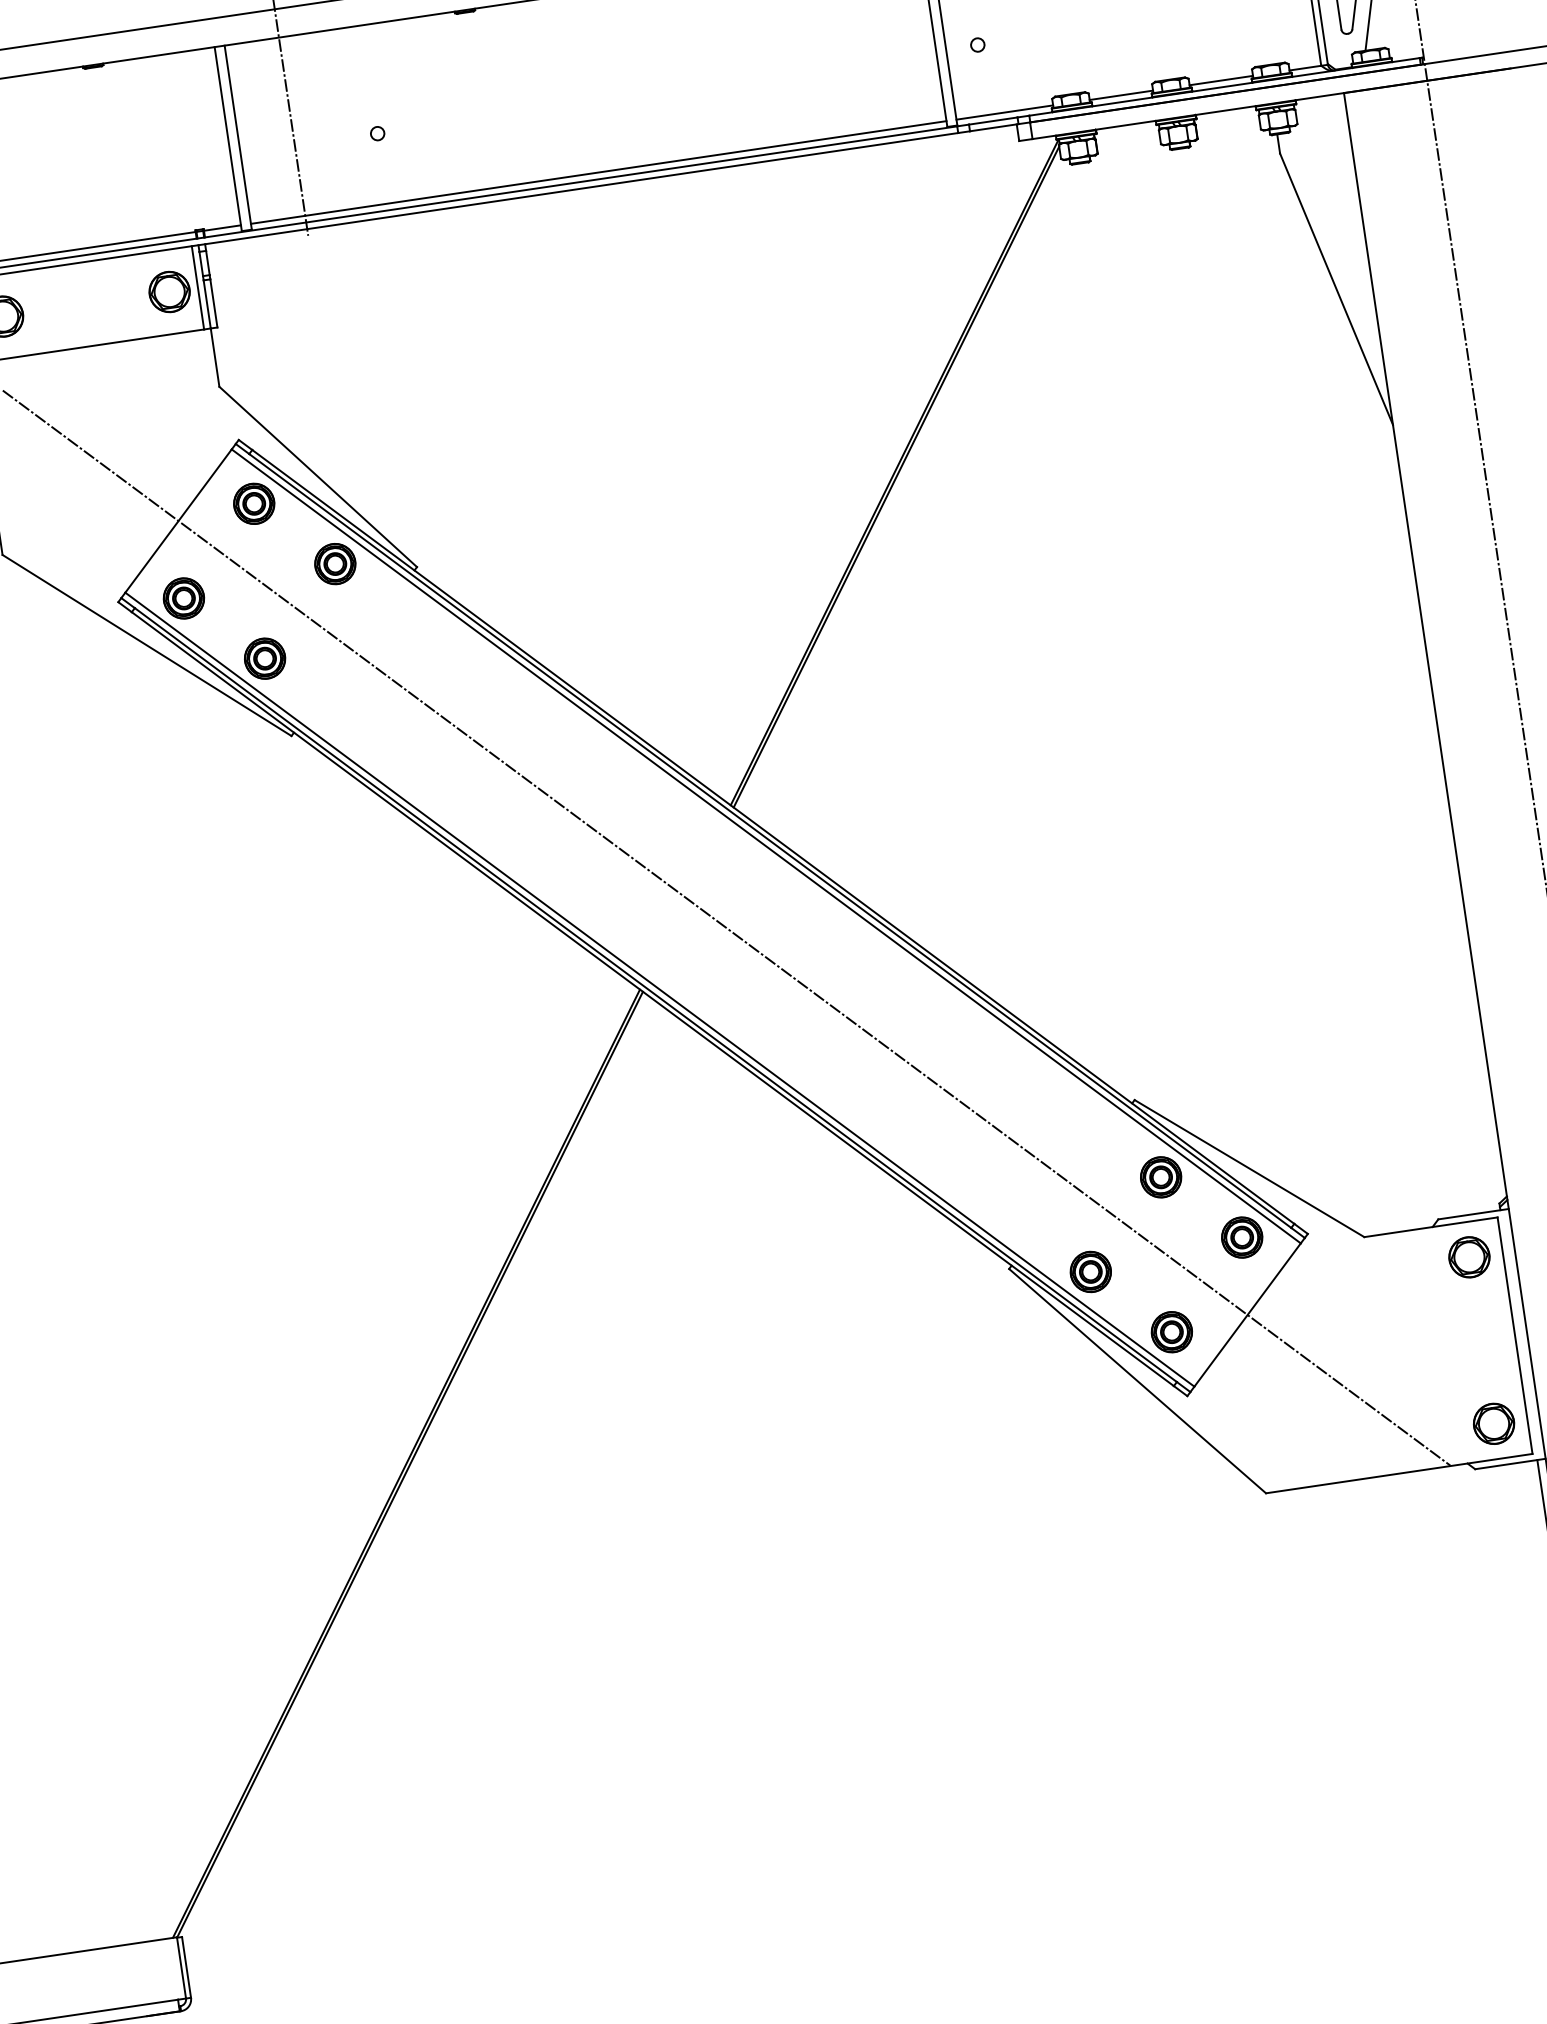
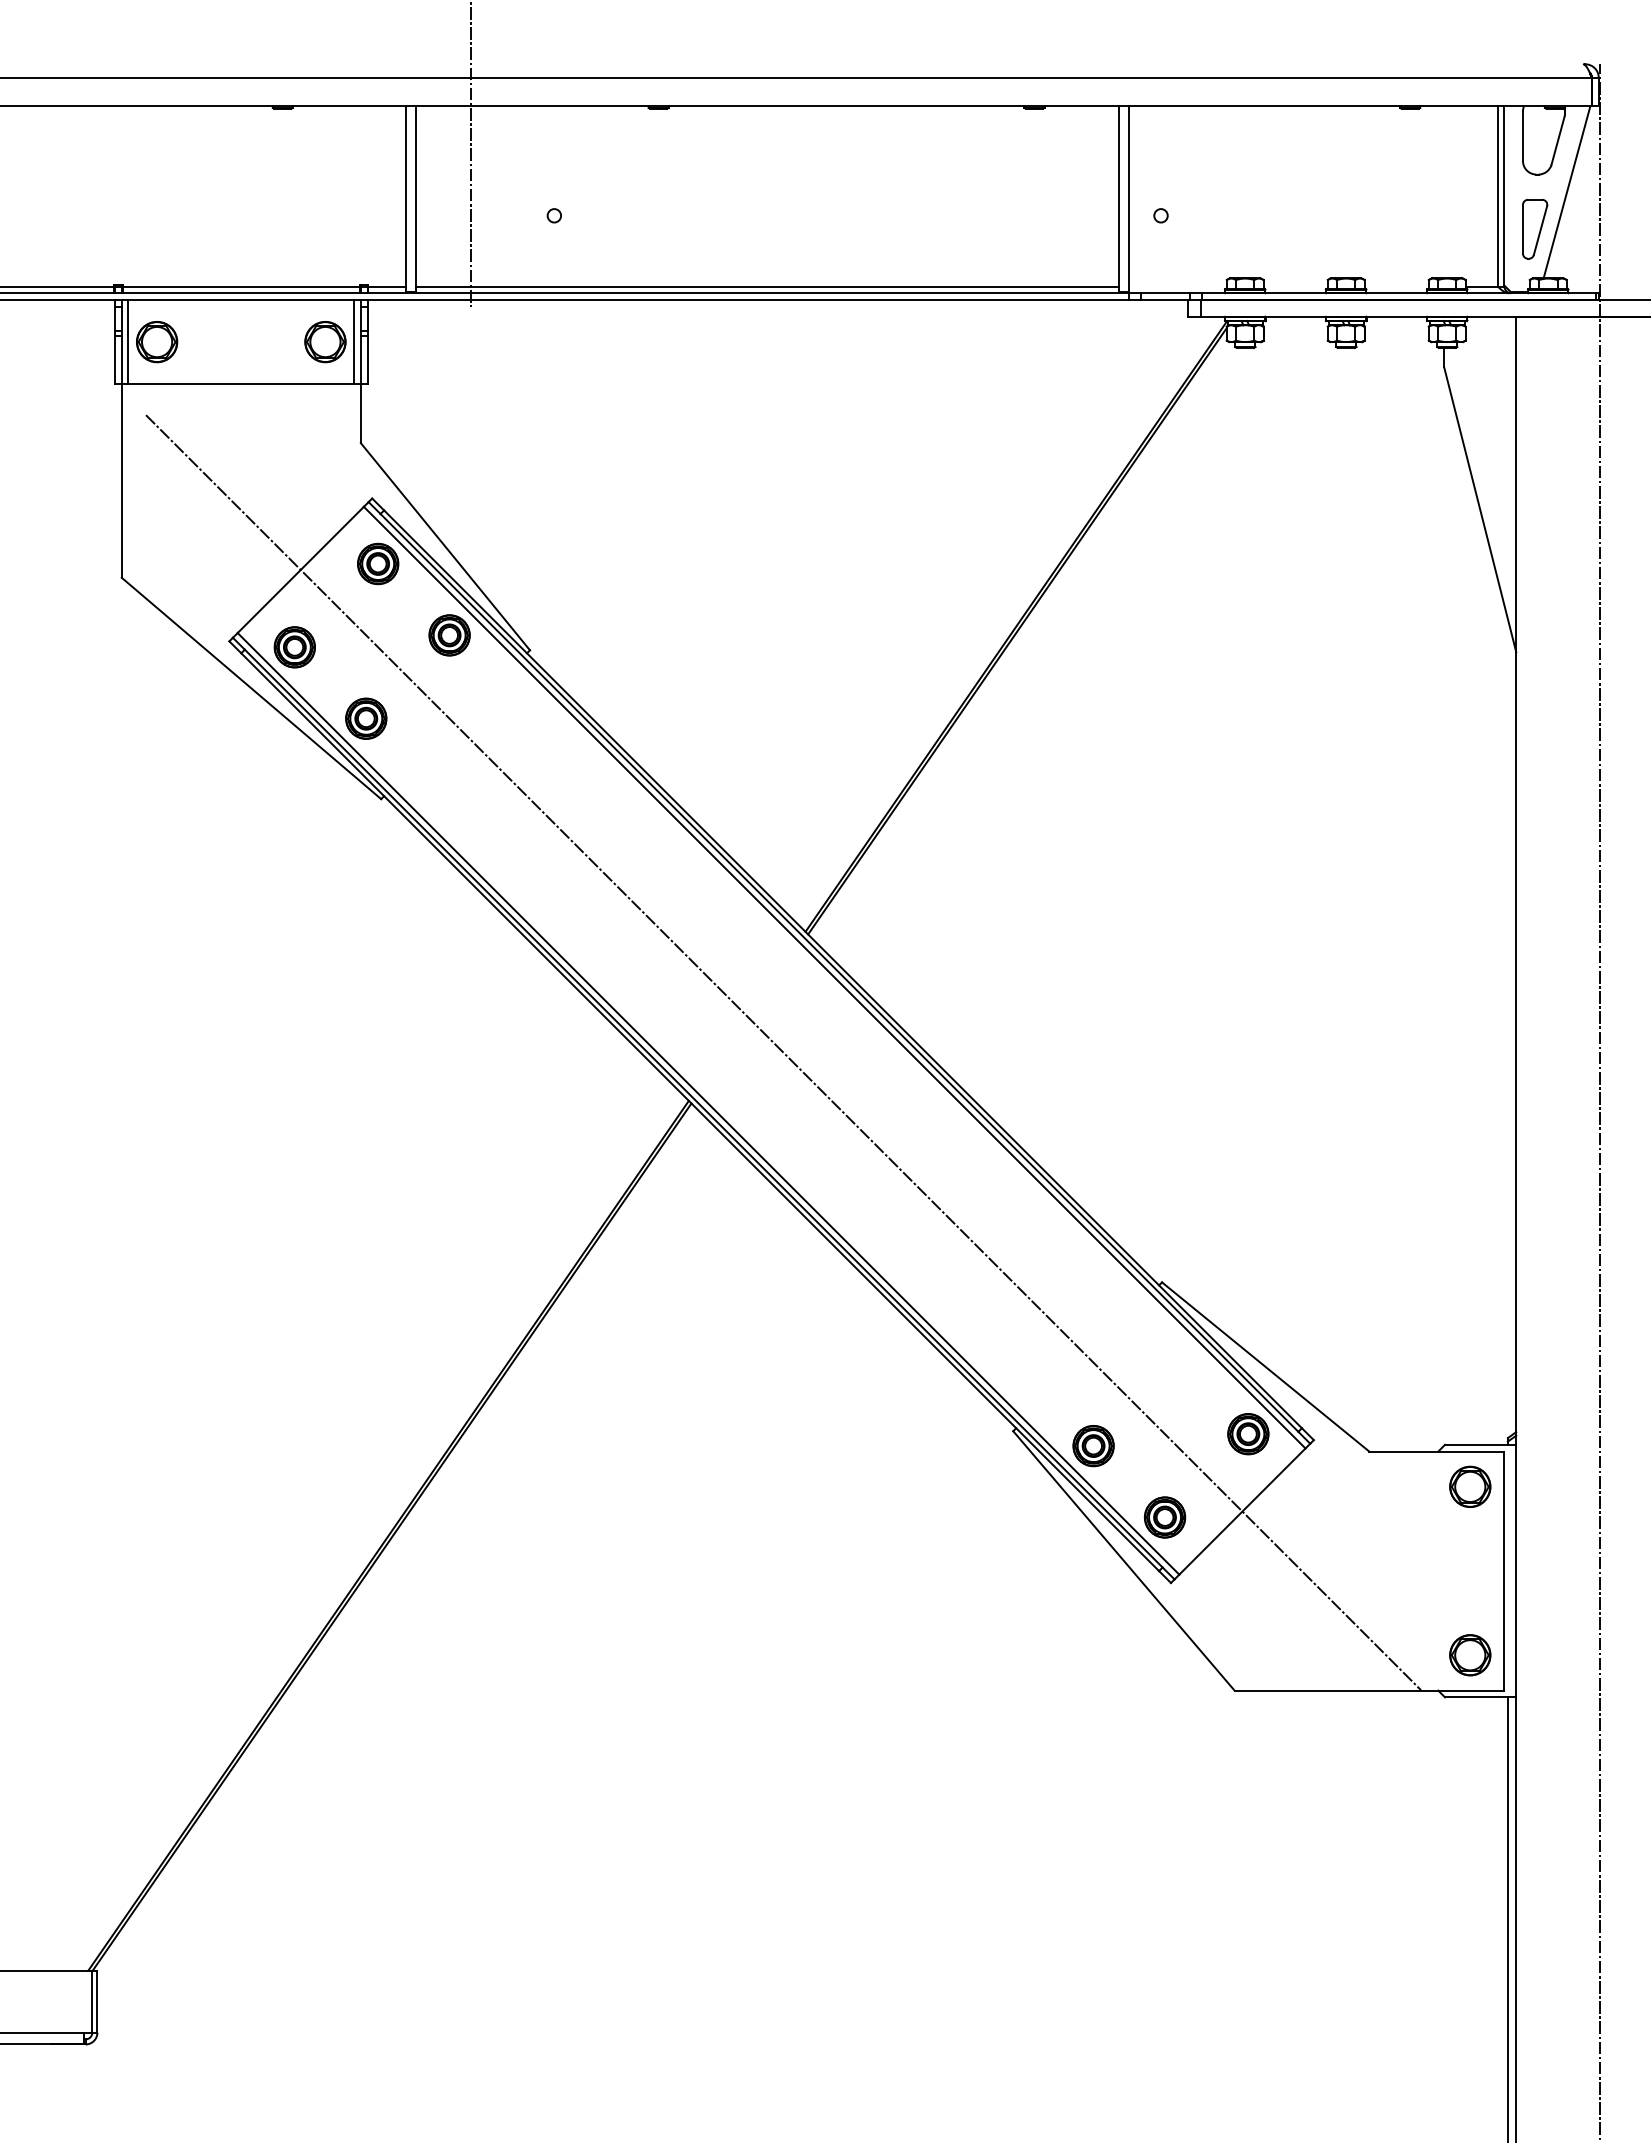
line: (1221, 80) -> (1396, 286), removed
line: (1121, 95) -> (1295, 286), removed
line: (1004, 112) -> (1177, 286), removed
part: (1160, 1177) -> (1176, 1362), removed

